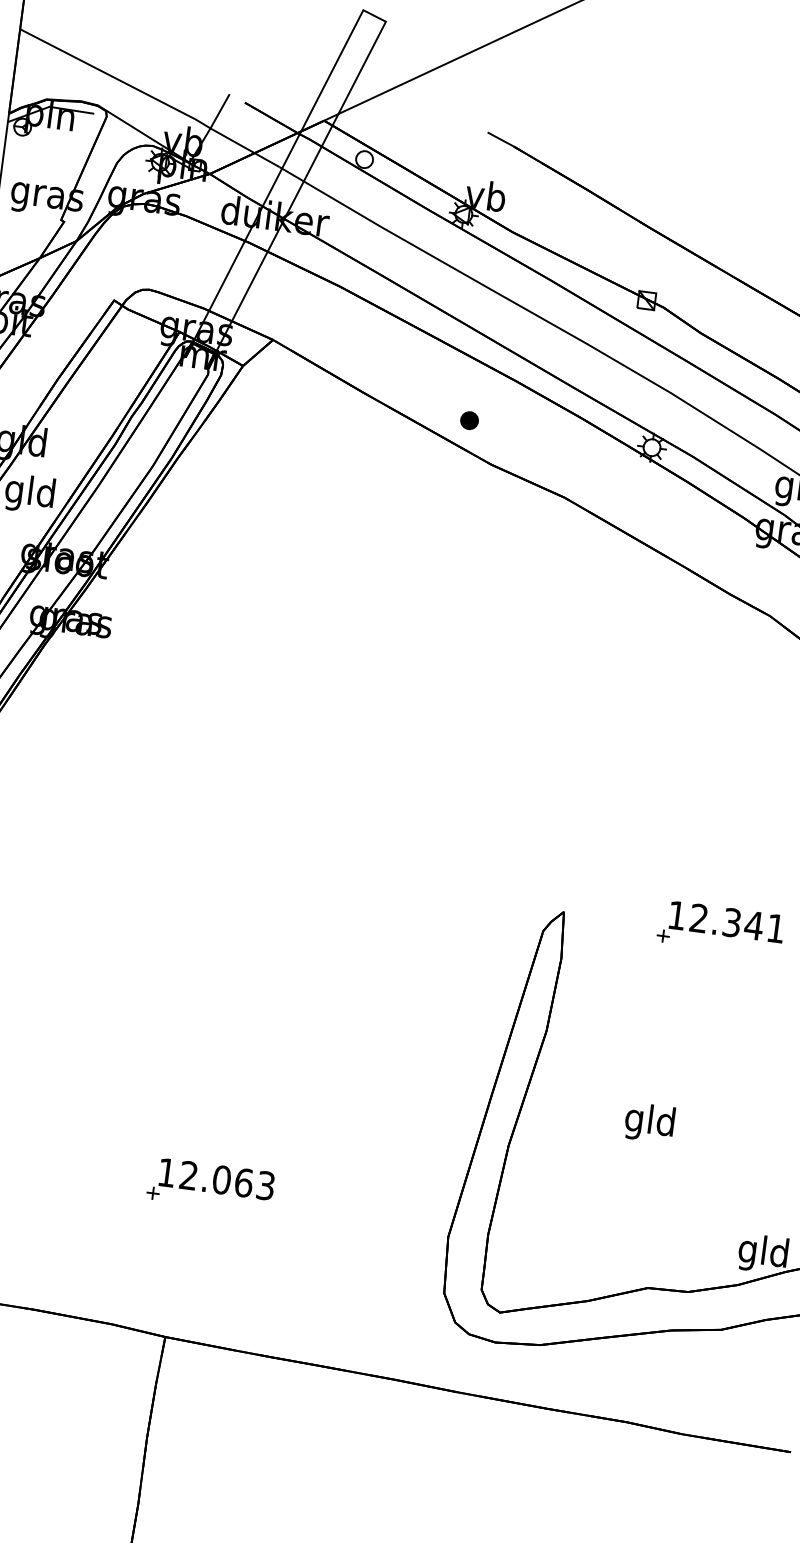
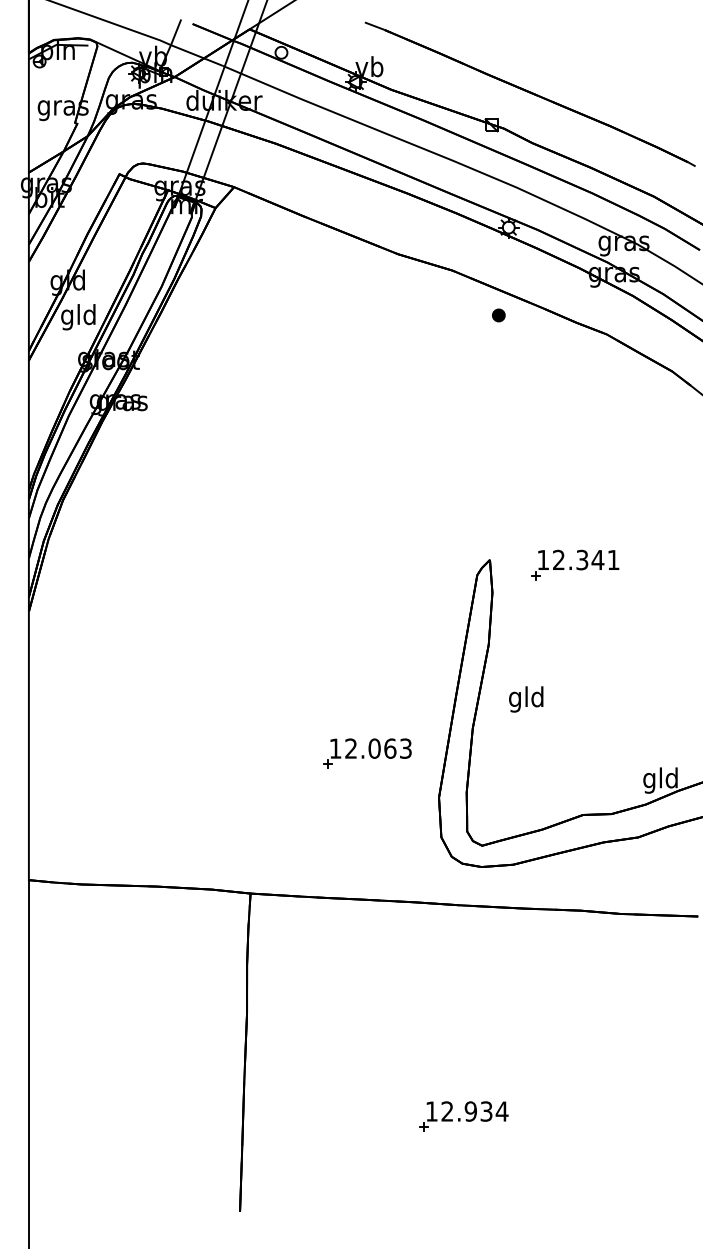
part: (469, 420) -> (498, 315), moved
part: (721, 927) -> (575, 564), moved
text: (650, 1123) -> (526, 699), moved
part: (210, 1185) -> (367, 753), moved

